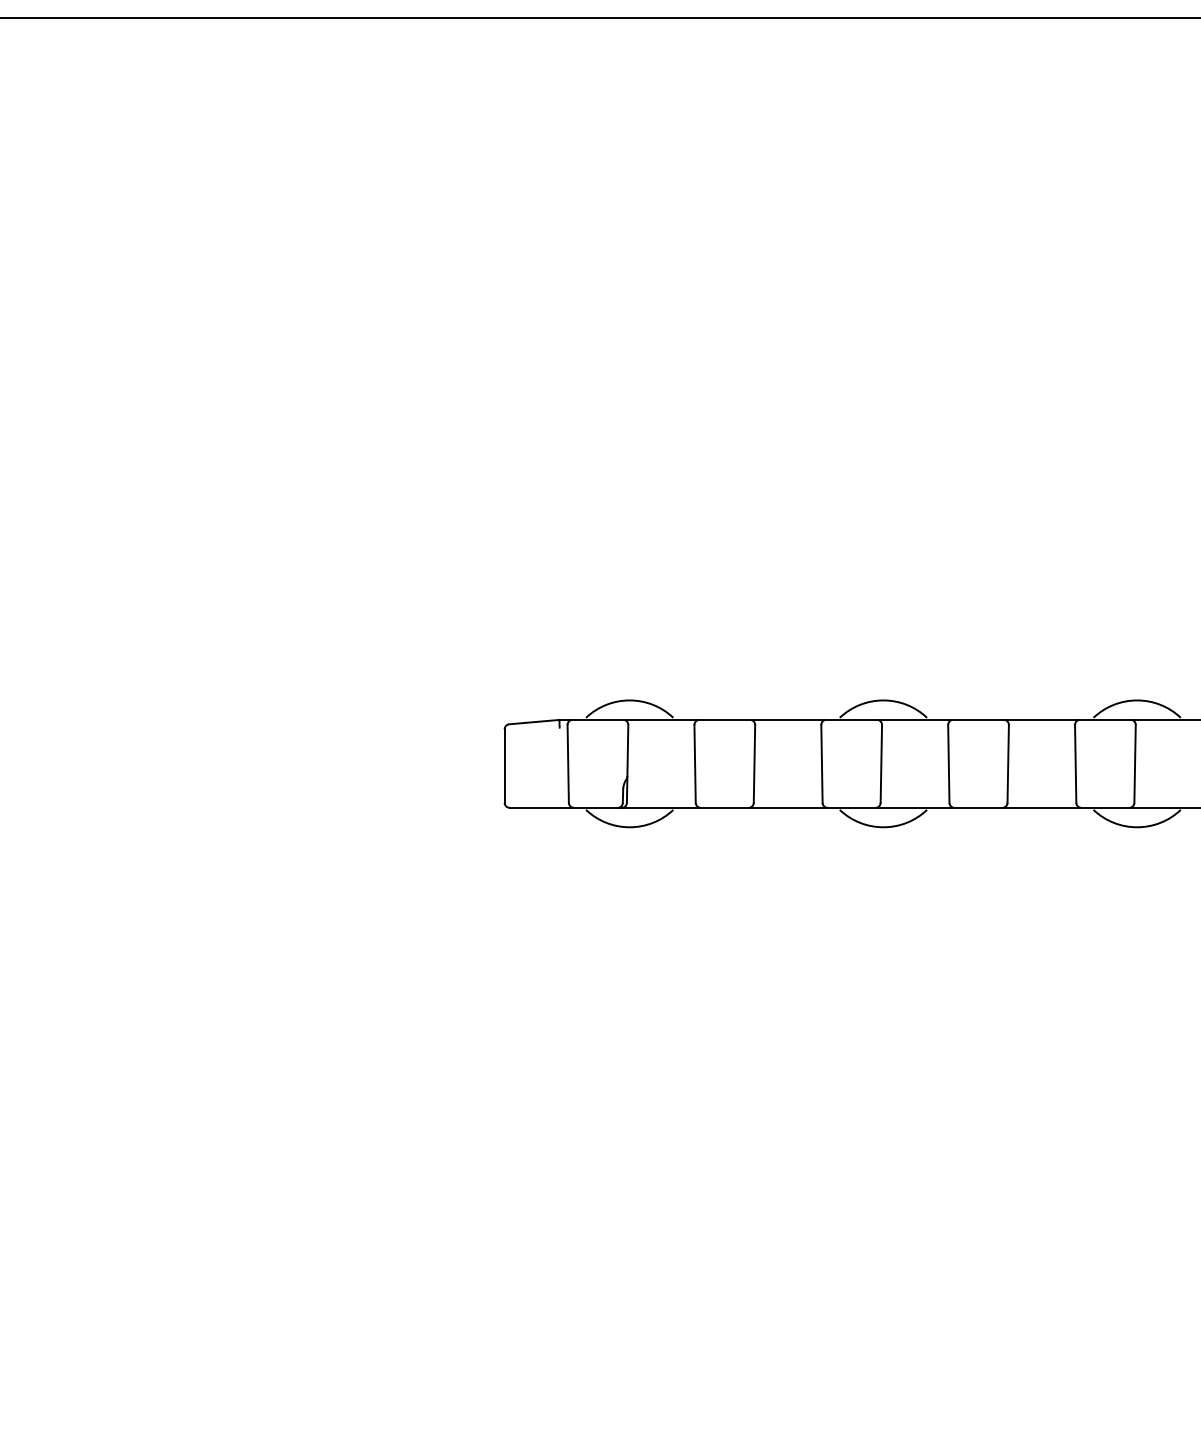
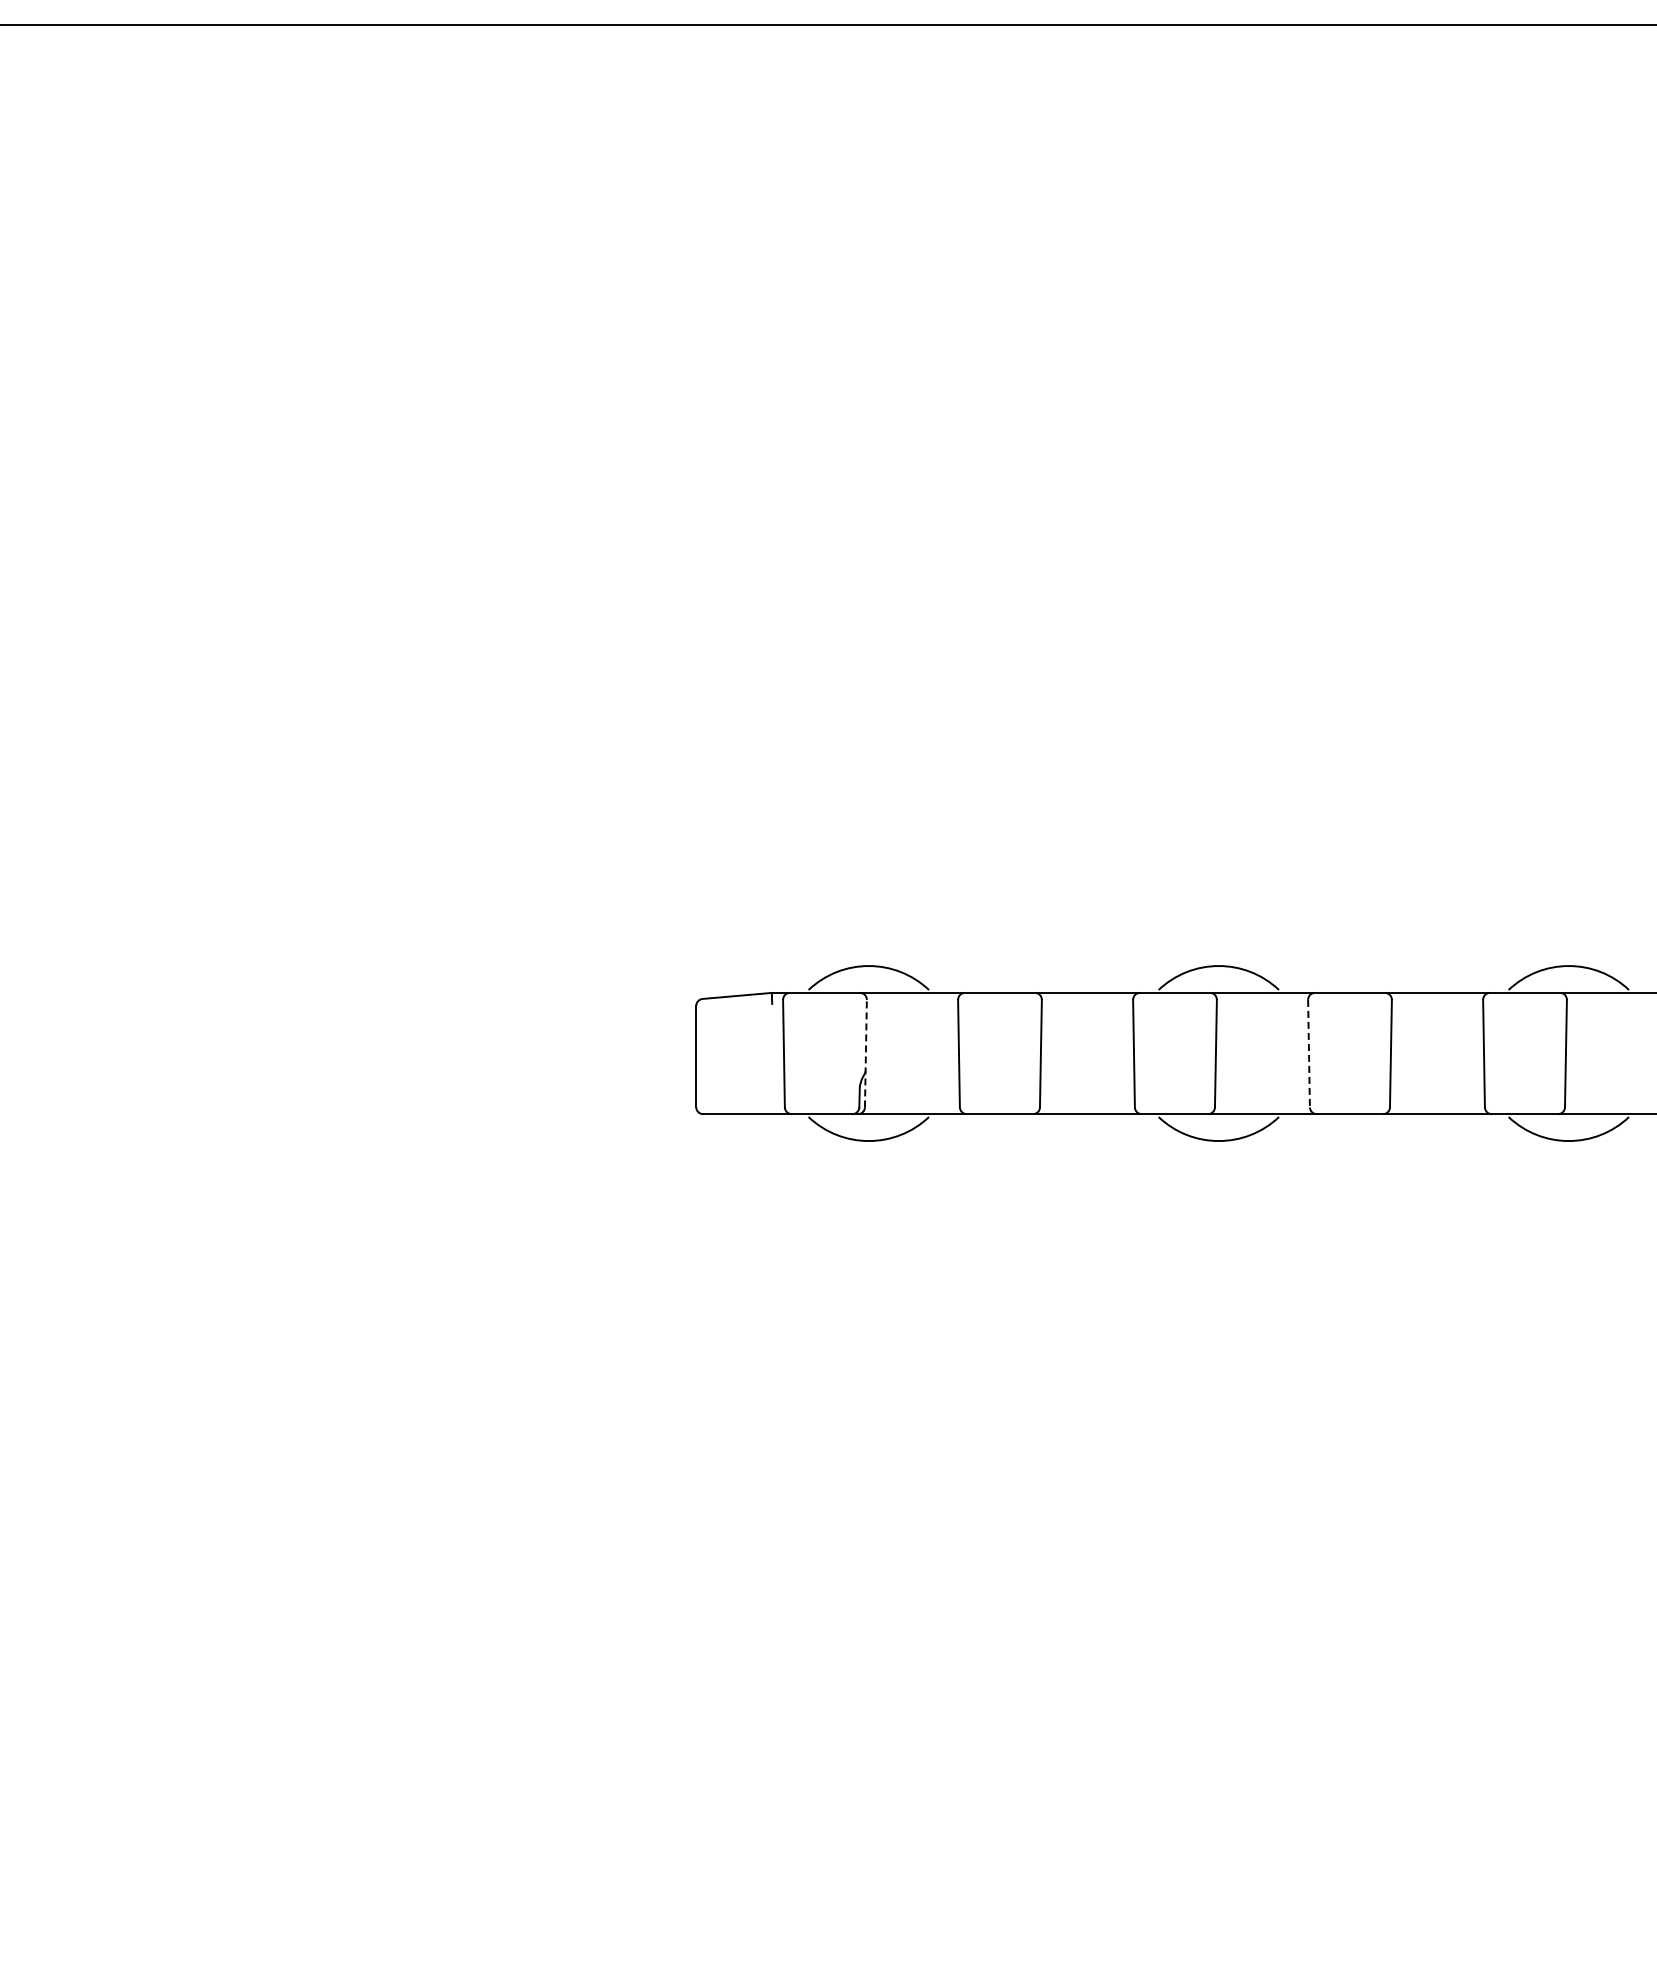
line: (627, 763) -> (865, 1053), solid -> dashed
line: (949, 763) -> (1309, 1053), solid -> dashed

